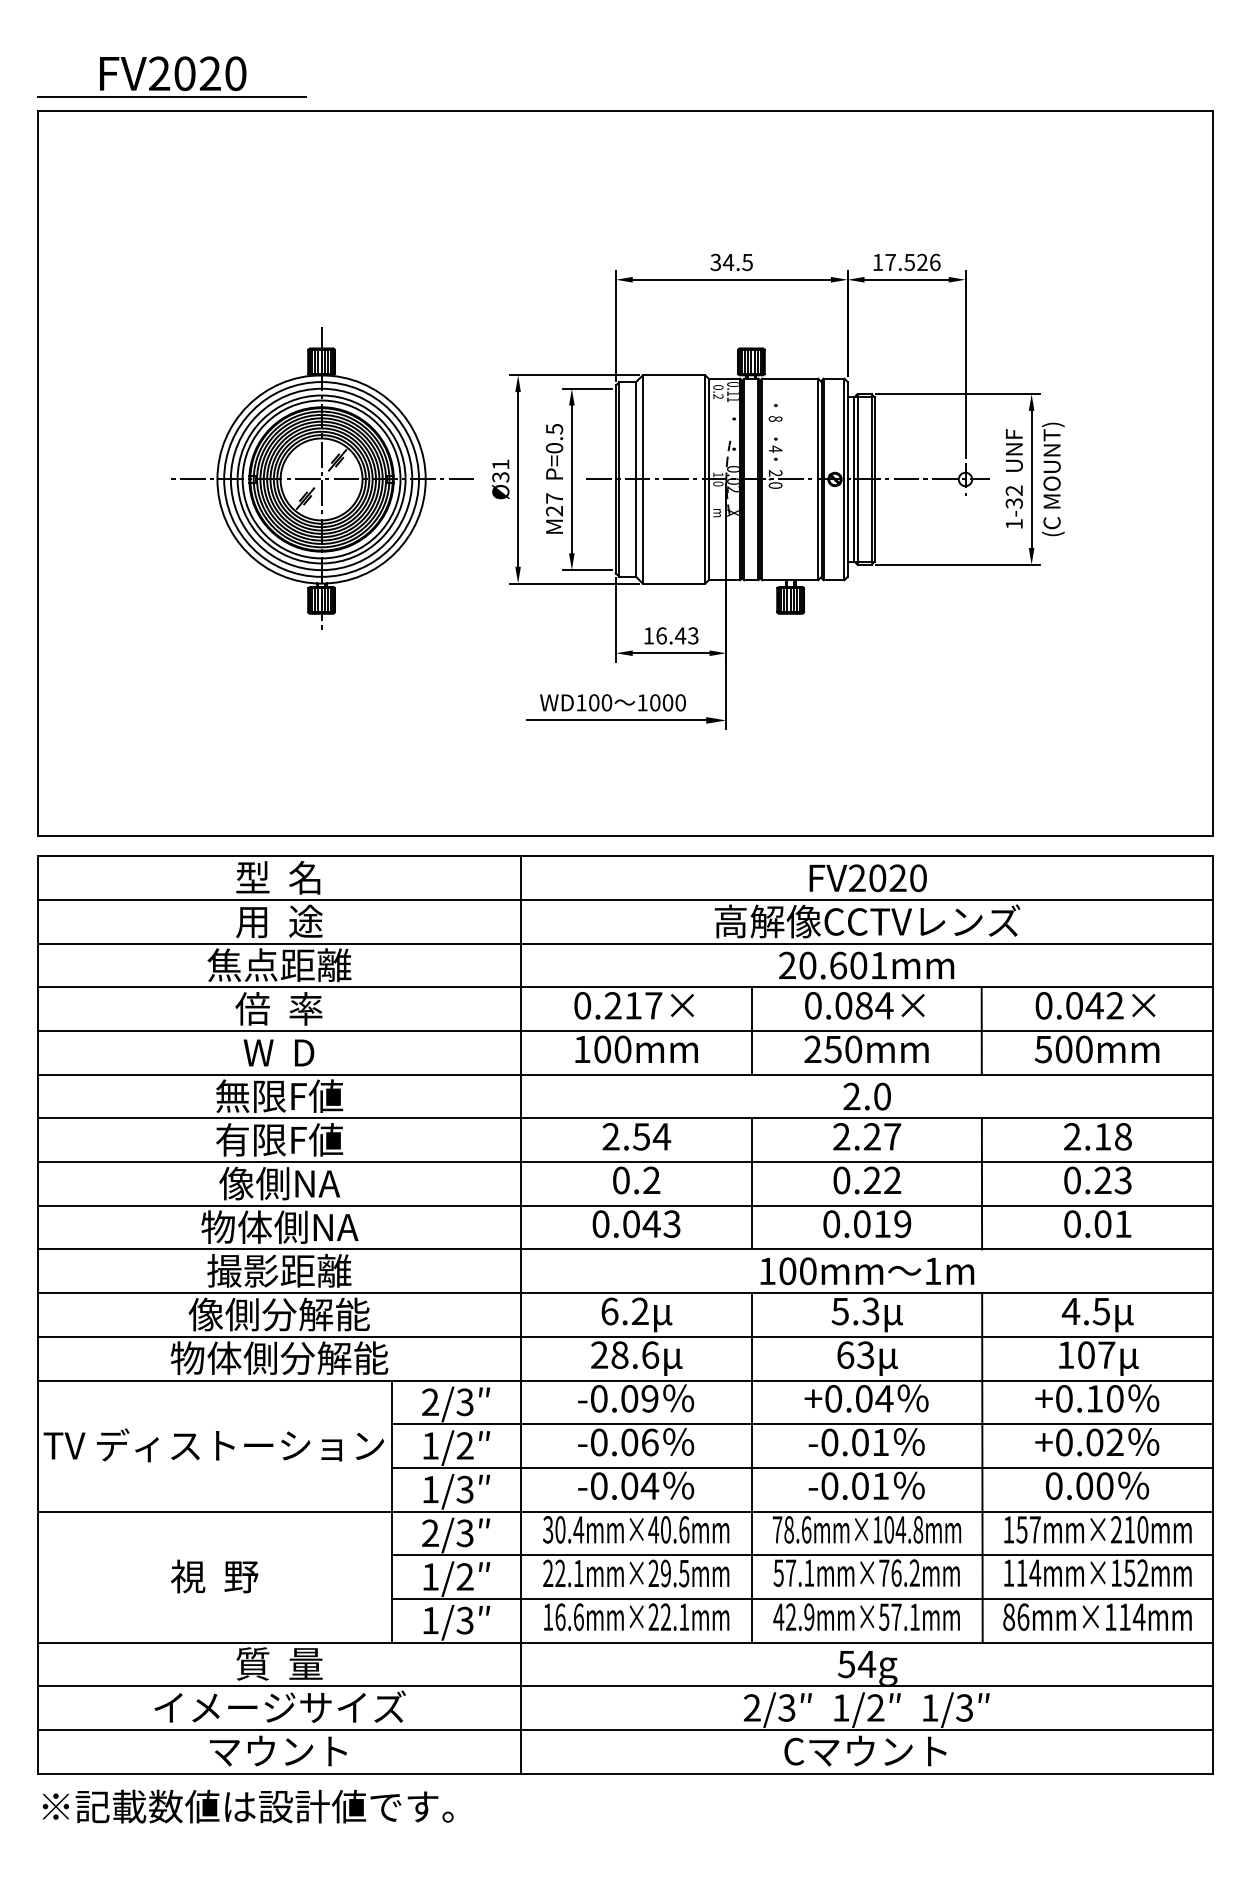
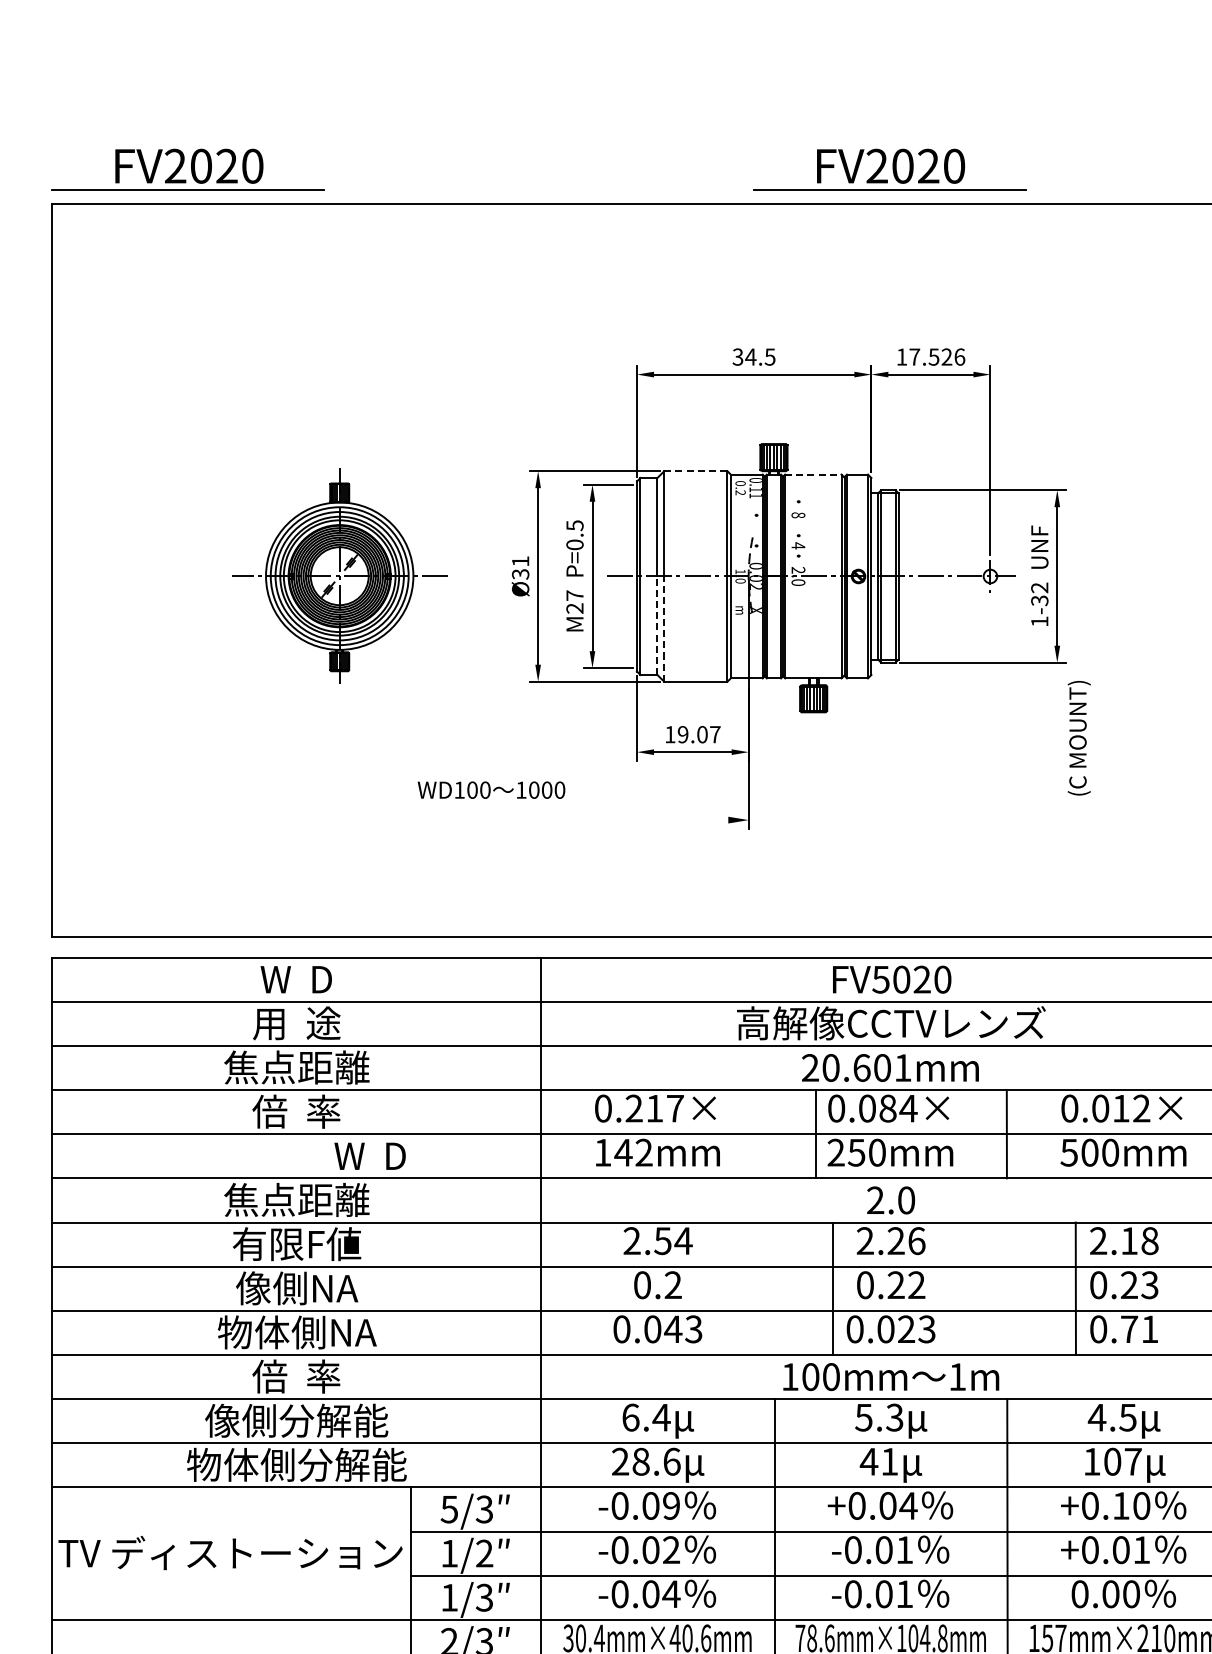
part: (865, 76) -> (889, 169), added
line: (674, 375) -> (696, 471), solid -> dashed
line: (790, 378) -> (813, 474), solid -> dashed
part: (322, 478) -> (340, 575), size x0.7
text: (1053, 479) -> (1079, 738), moved
line: (636, 528) -> (657, 626), solid -> dashed
line: (642, 531) -> (663, 629), solid -> dashed
text: (677, 635) -> (699, 734), 16.43 -> 19.07
text: (612, 702) -> (491, 789), moved
line: (616, 720) -> (637, 820), removed
text: (278, 877) -> (295, 978), 型  名 -> W  D
text: (856, 878) -> (880, 979), FV2020 -> FV5020
text: (1094, 1005) -> (1120, 1108), 0.042× -> 0.012×
line: (752, 1030) -> (816, 1133), moved
text: (612, 1049) -> (633, 1152), 100mm -> 142mm
text: (278, 1052) -> (369, 1155), moved
text: (279, 1095) -> (296, 1199), 無限F値 -> 焦点距離
text: (892, 1136) -> (916, 1240), 2.27 -> 2.26
line: (752, 1183) -> (833, 1288), moved
line: (981, 1183) -> (1075, 1288), moved
text: (892, 1223) -> (916, 1328), 0.019 -> 0.023
text: (1102, 1223) -> (1128, 1328), 0.01 -> 0.71
text: (279, 1270) -> (296, 1376), 撮影距離 -> 倍  率
text: (640, 1310) -> (661, 1416), 6.2 -> 6.4
text: (855, 1354) -> (879, 1461), 63 -> 41
text: (429, 1402) -> (448, 1509), 2/3 -> 5/3
text: (1114, 1441) -> (1141, 1549), +0.02 -> +0.01
text: (649, 1442) -> (670, 1550), -0.06 -> -0.02

